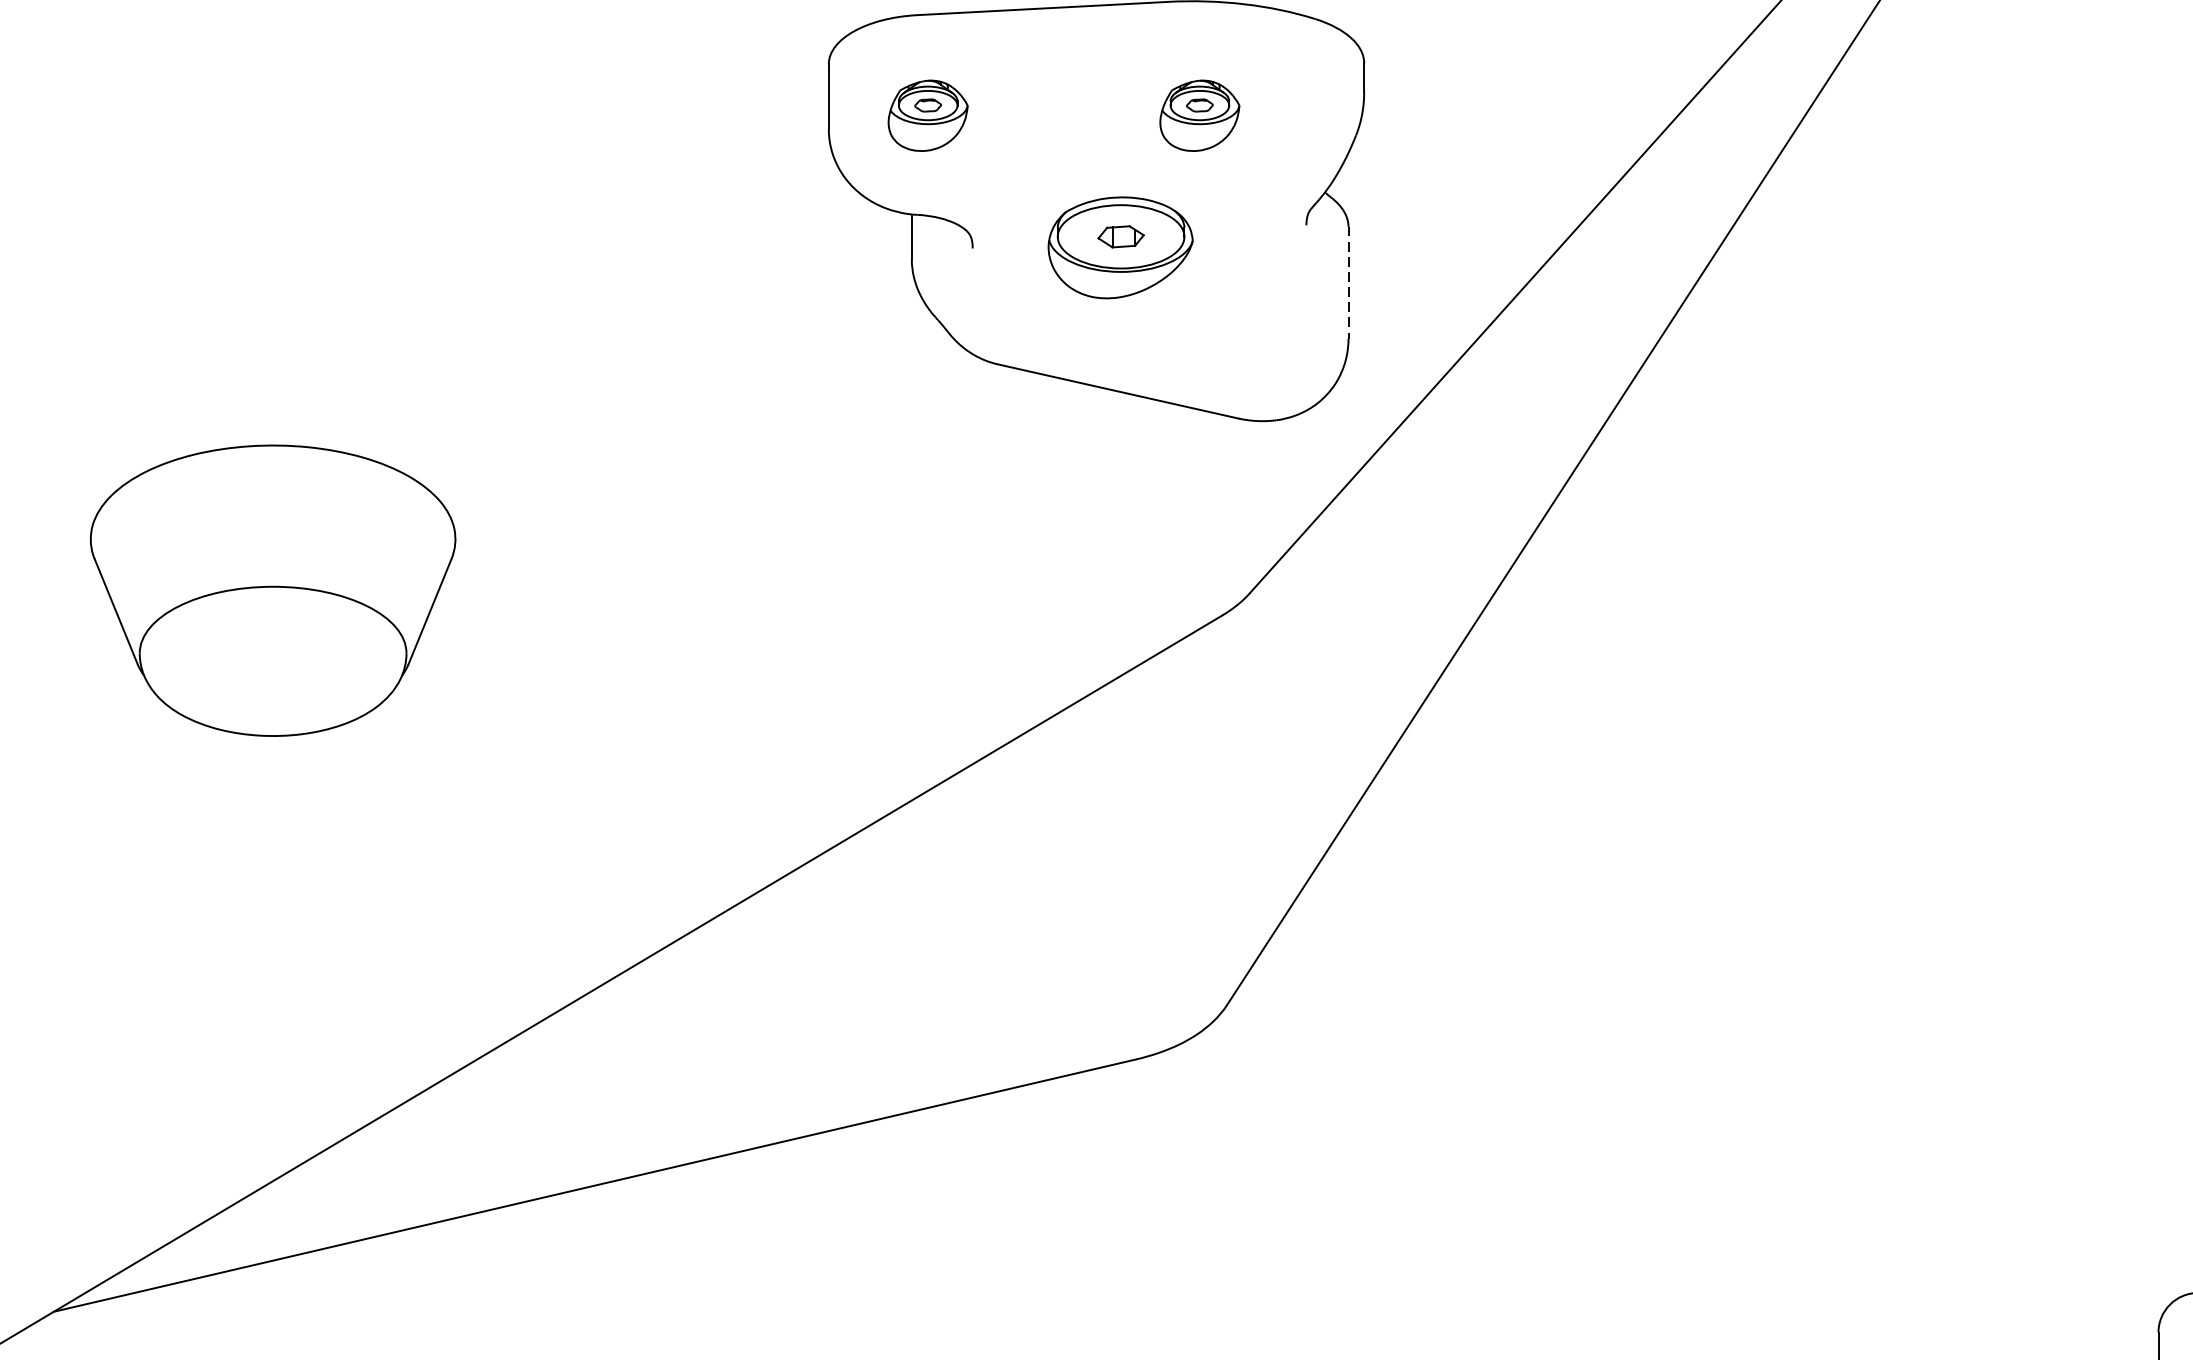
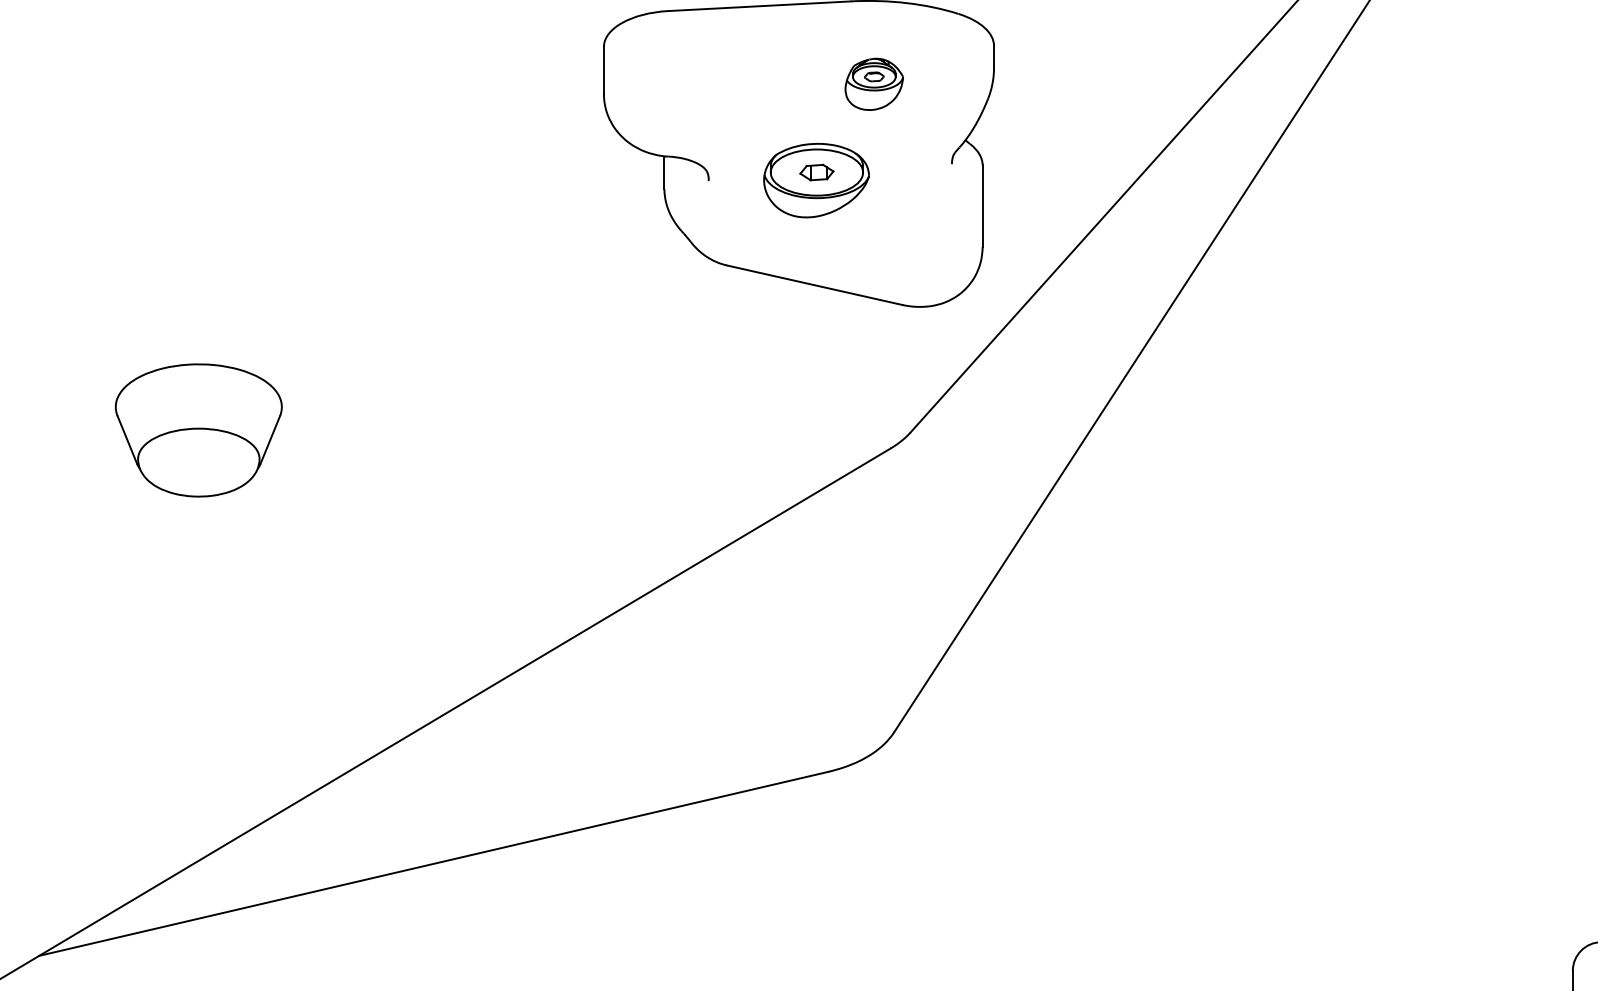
part: (927, 114) -> (675, 83), removed
line: (1348, 283) -> (982, 206), dashed -> solid
part: (272, 590) -> (198, 430), size x0.62

